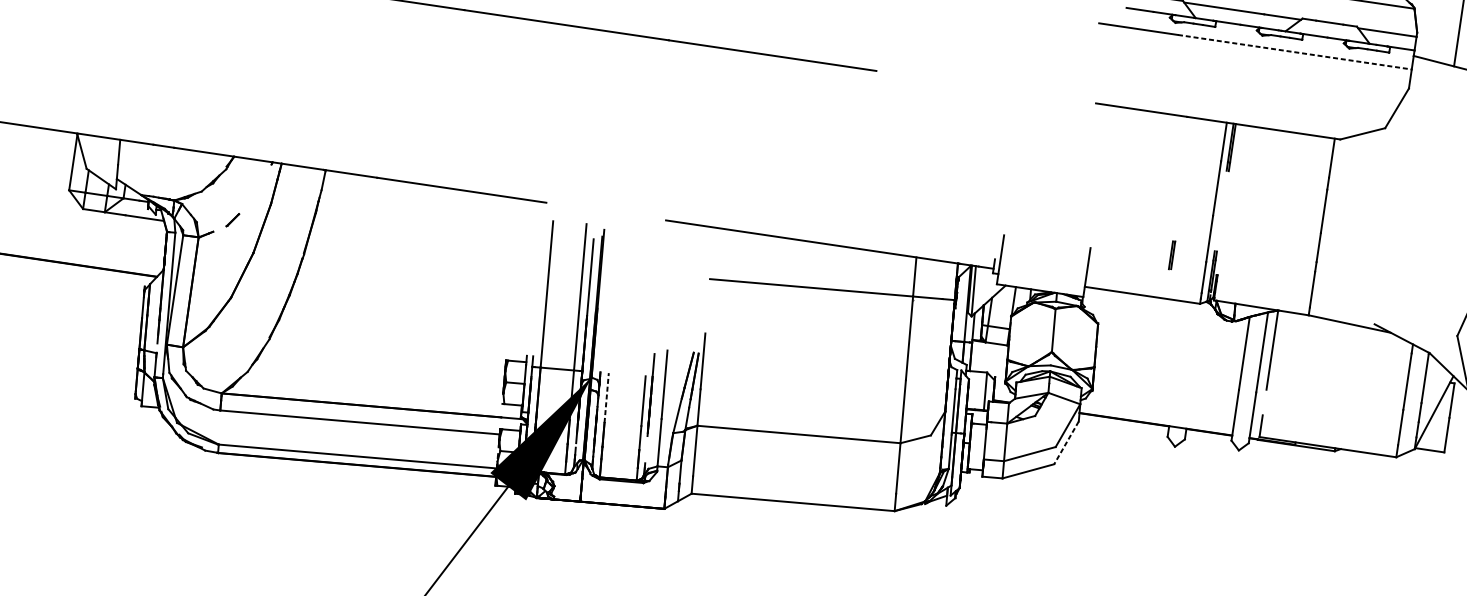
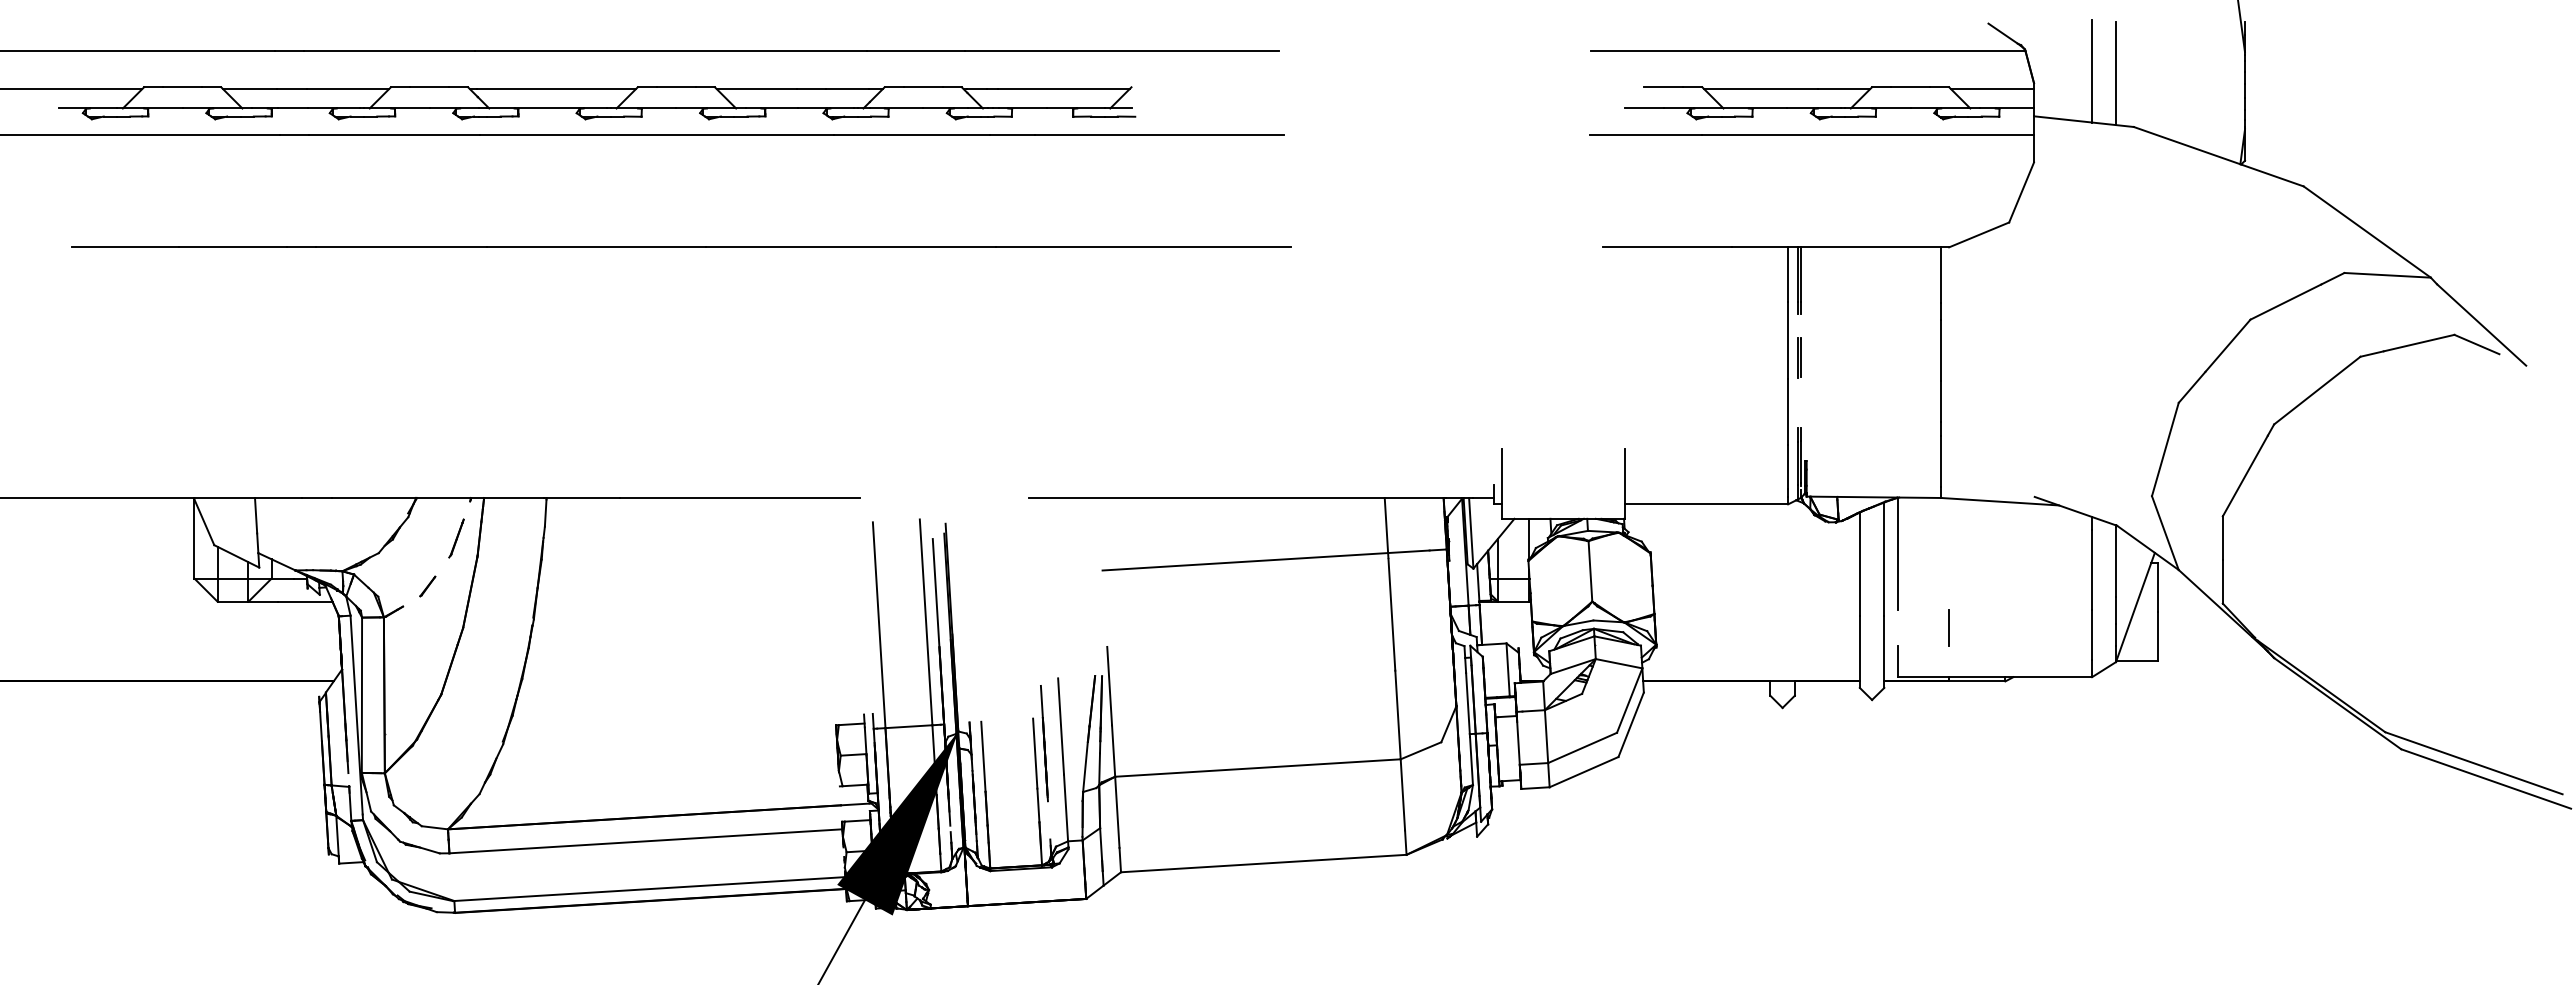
line: (1295, 52) -> (1868, 135), dashed -> solid
line: (258, 189) -> (456, 538), added
line: (1171, 255) -> (1798, 357), moved
line: (606, 397) -> (983, 756), dashed -> solid
line: (1300, 407) -> (1948, 627), added
line: (1066, 442) -> (1631, 724), dashed -> solid

